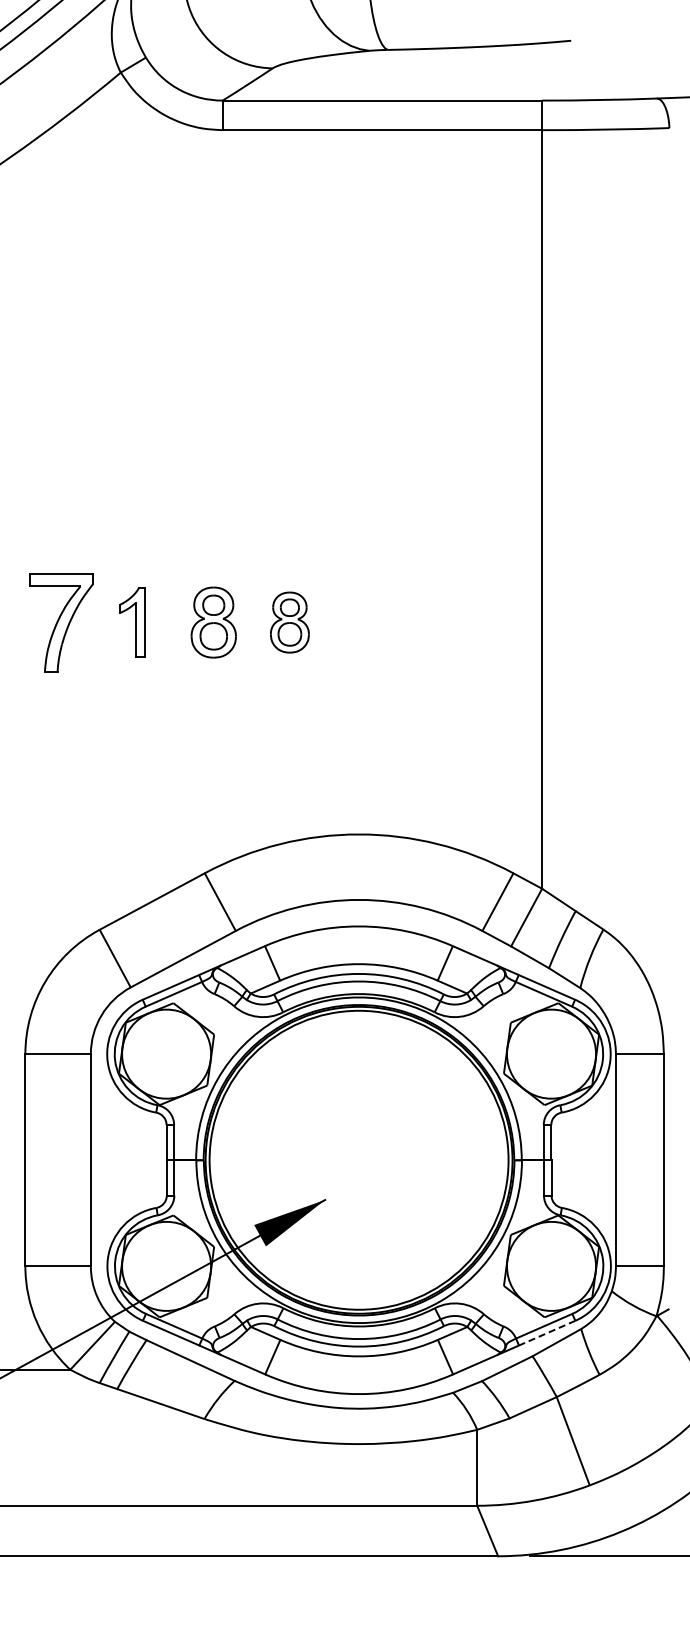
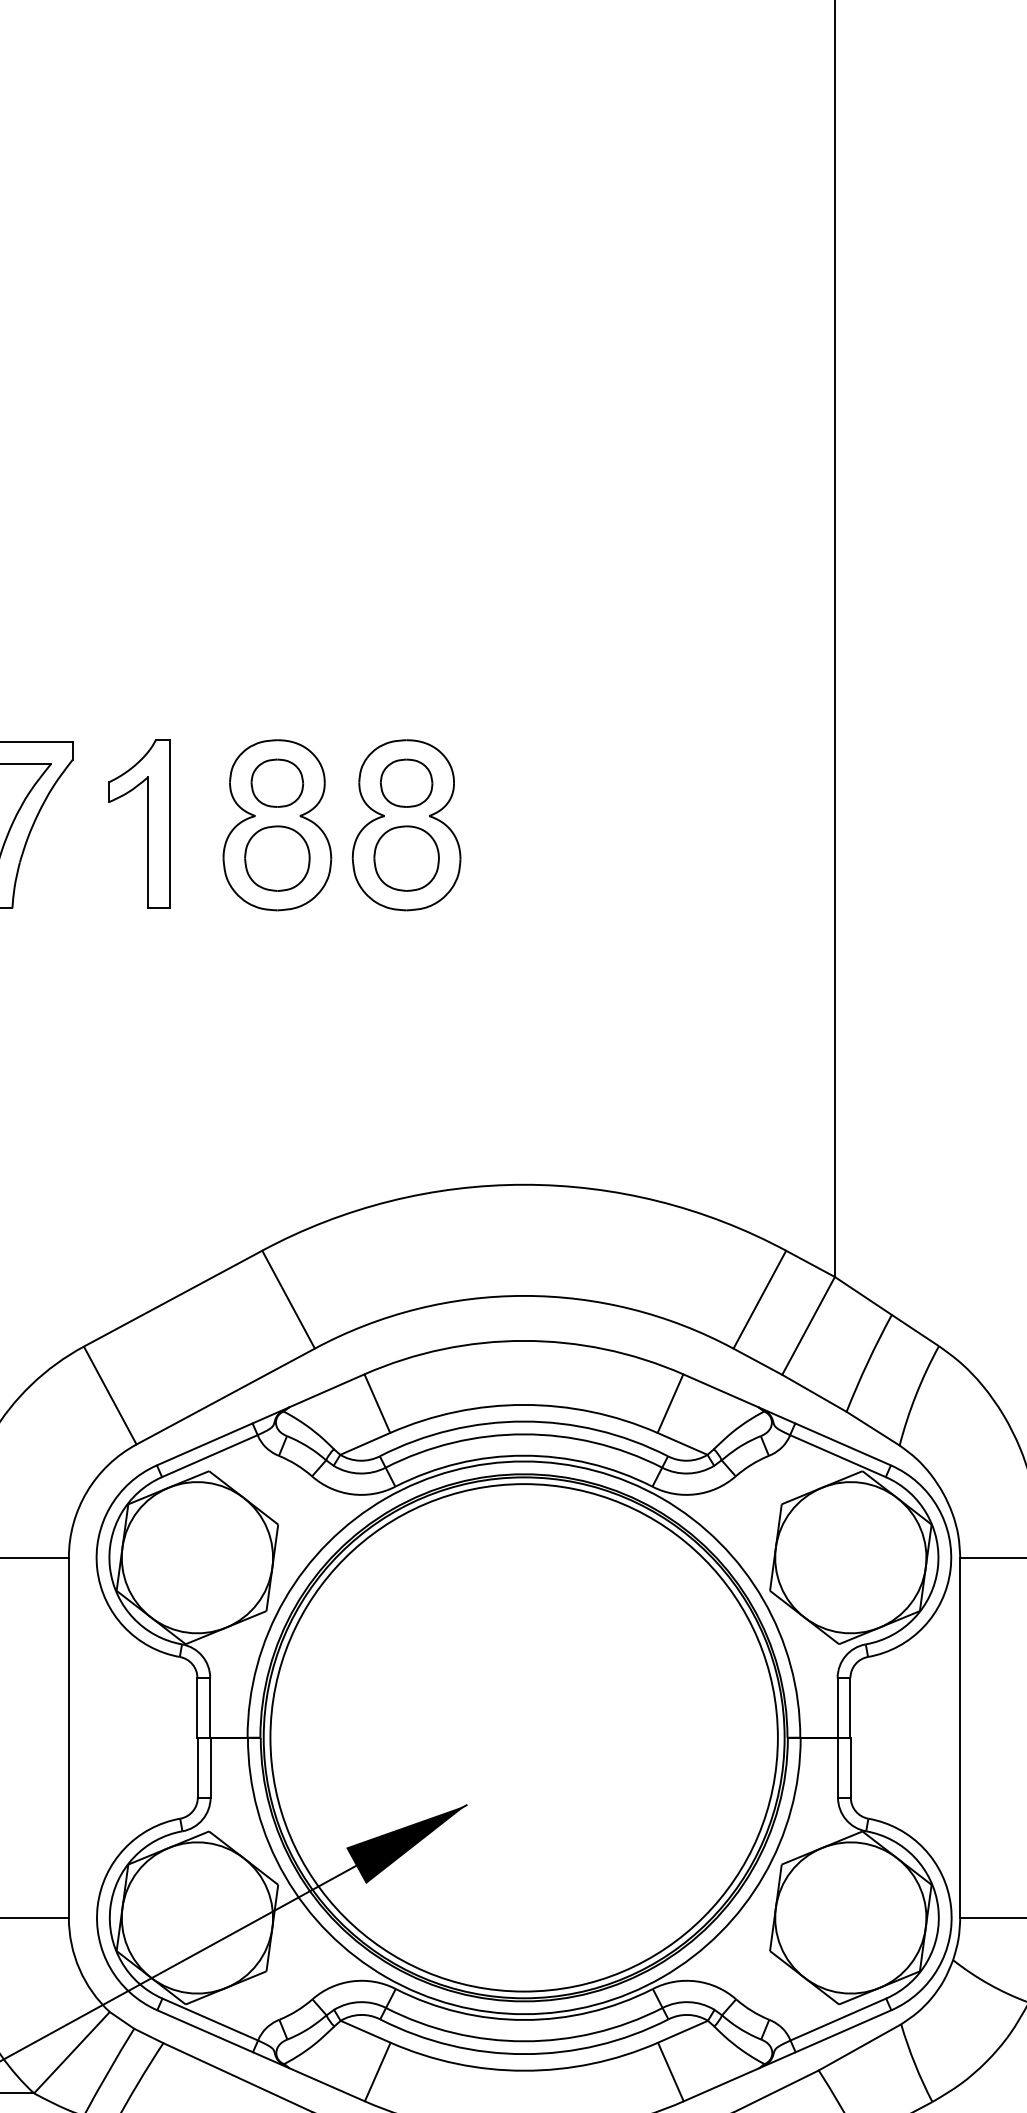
part: (132, 622) -> (139, 825), size x1.43
part: (213, 622) -> (277, 825), size x1.43
part: (289, 622) -> (406, 825), size x1.67
line: (547, 1333) -> (843, 2031), dashed -> solid

